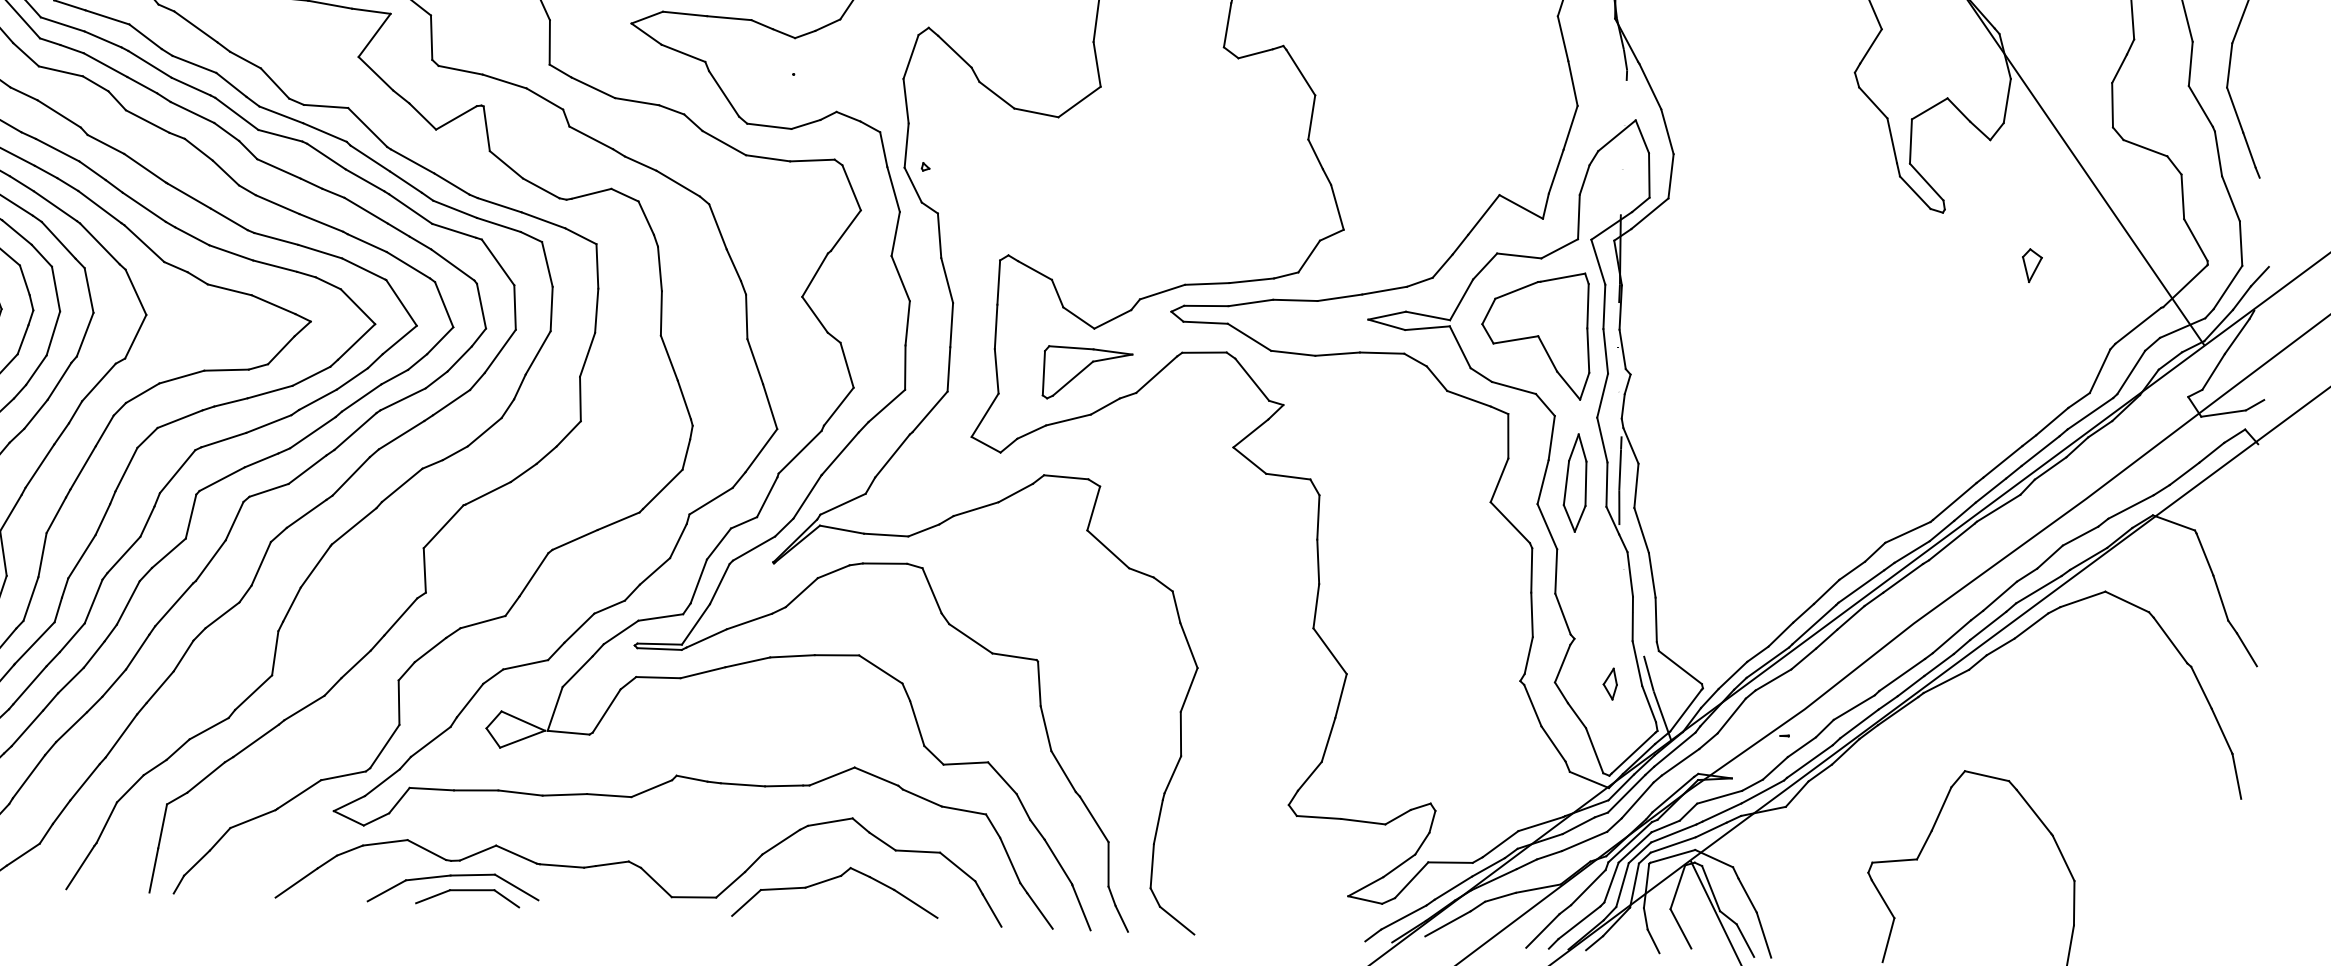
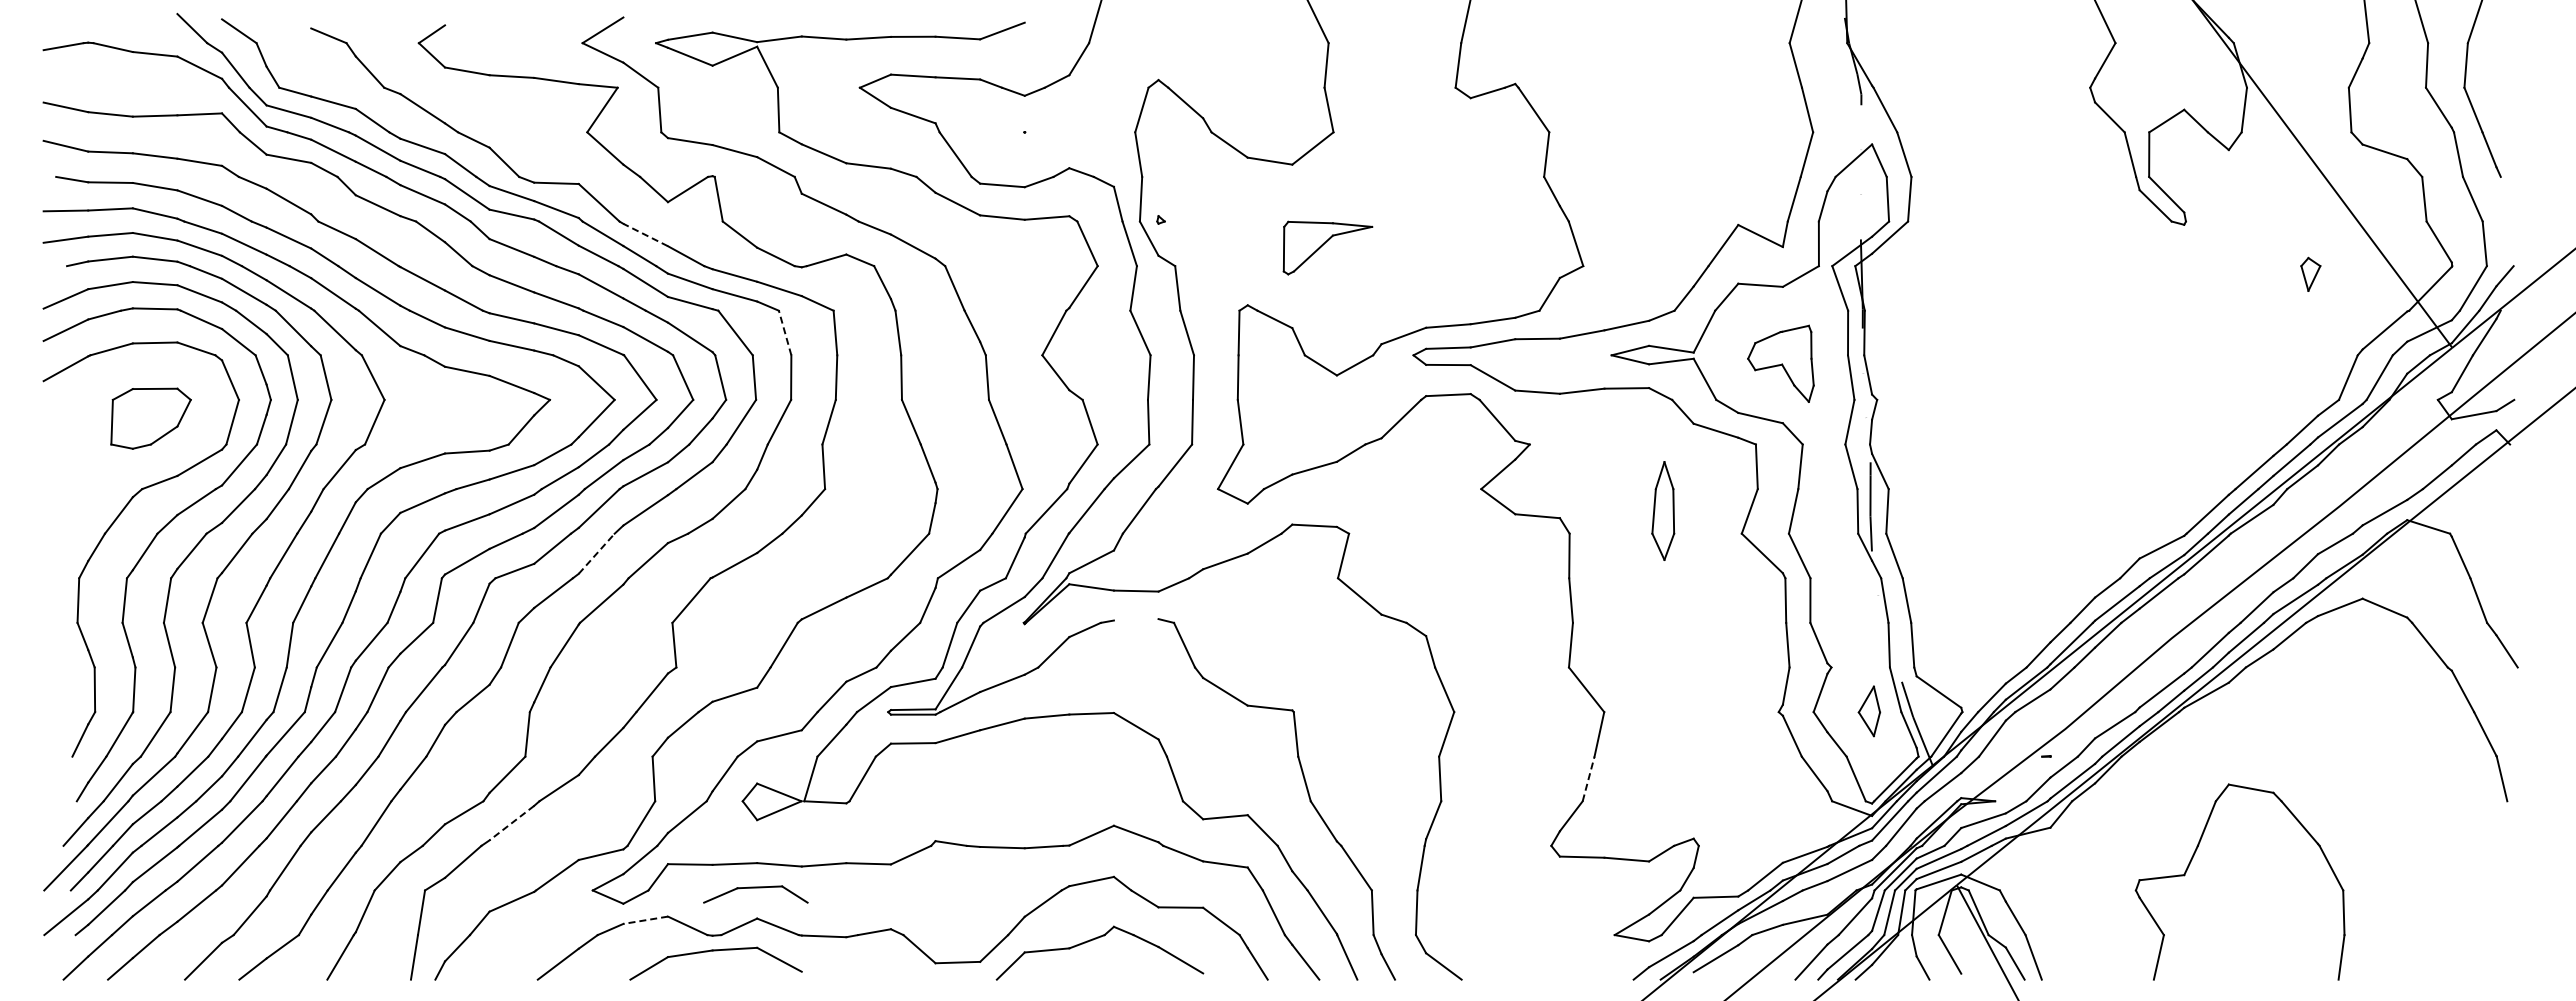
line: (412, 161) -> (645, 235), solid -> dashed
line: (547, 263) -> (785, 332), solid -> dashed
part: (2031, 264) -> (2310, 273), moved
part: (1535, 334) -> (1780, 363), size x0.6
part: (1087, 373) -> (1327, 247), moved
line: (350, 476) -> (596, 553), solid -> dashed
part: (1575, 482) -> (1663, 510), moved
line: (884, 563) -> (1135, 619), removed
part: (1609, 684) -> (1868, 711), size x1.6
line: (1328, 739) -> (1588, 778), solid -> dashed
line: (255, 741) -> (511, 823), solid -> dashed
line: (385, 843) -> (645, 920), solid -> dashed
part: (467, 897) -> (755, 894), moved

